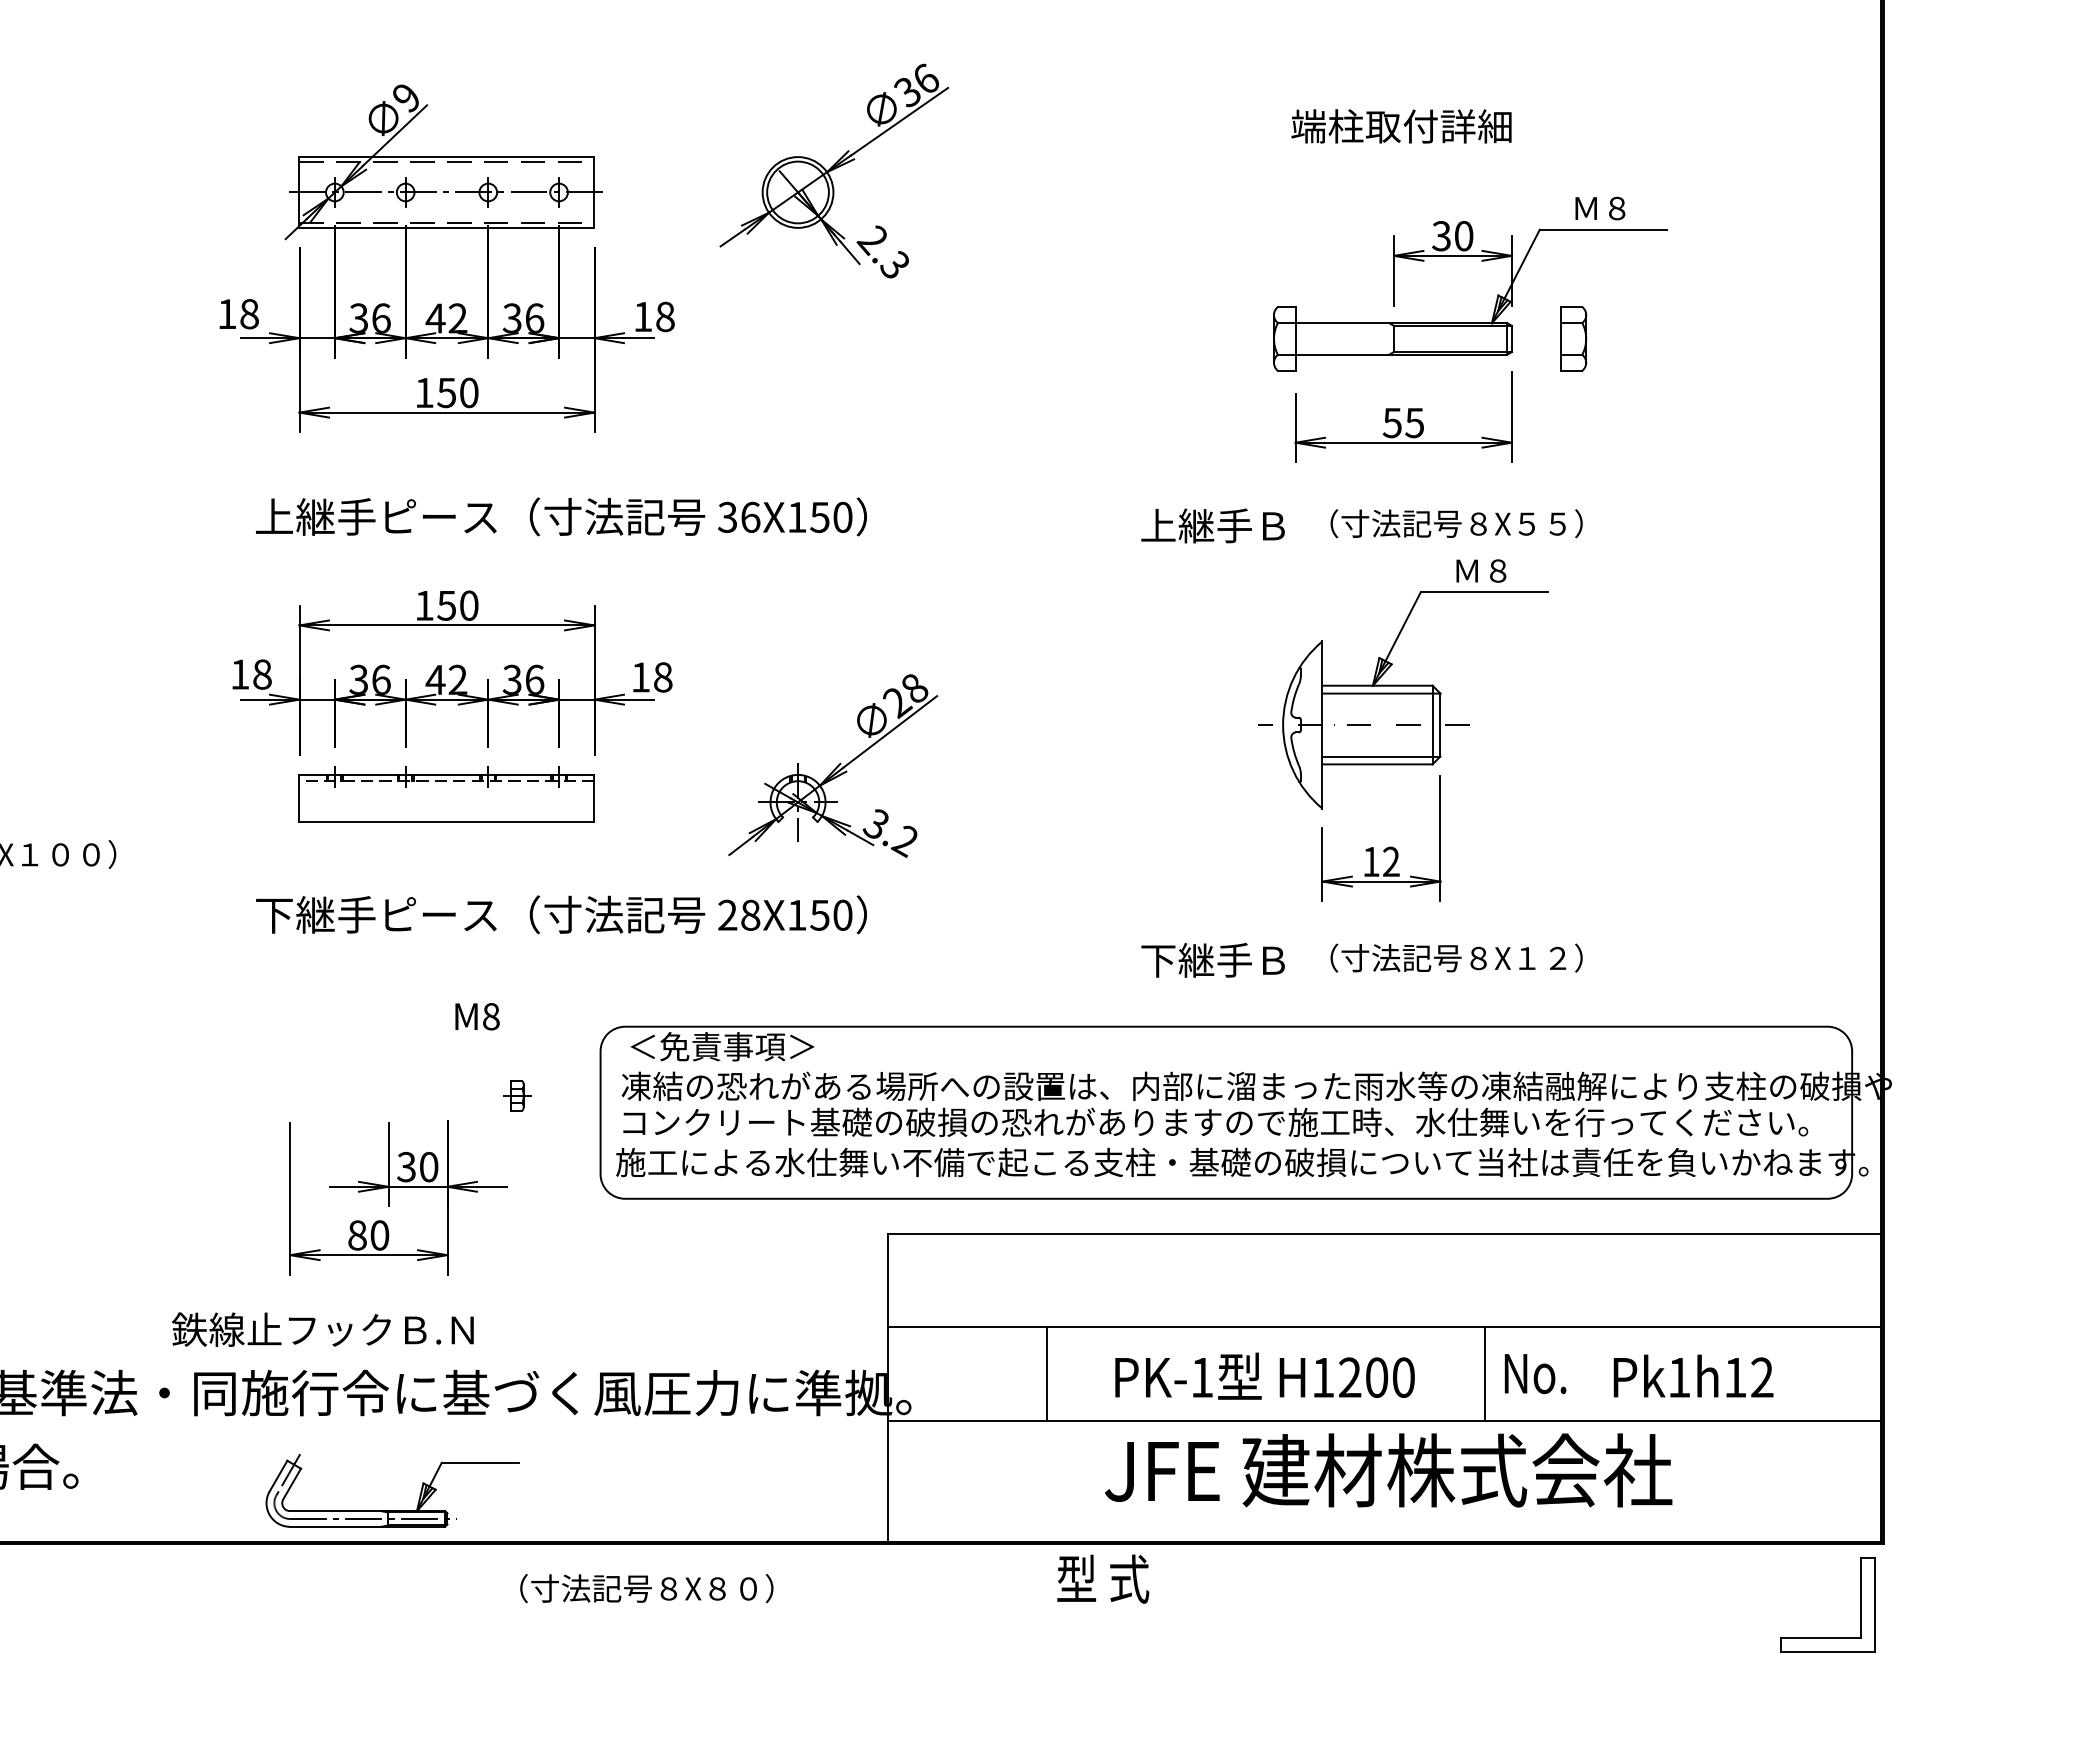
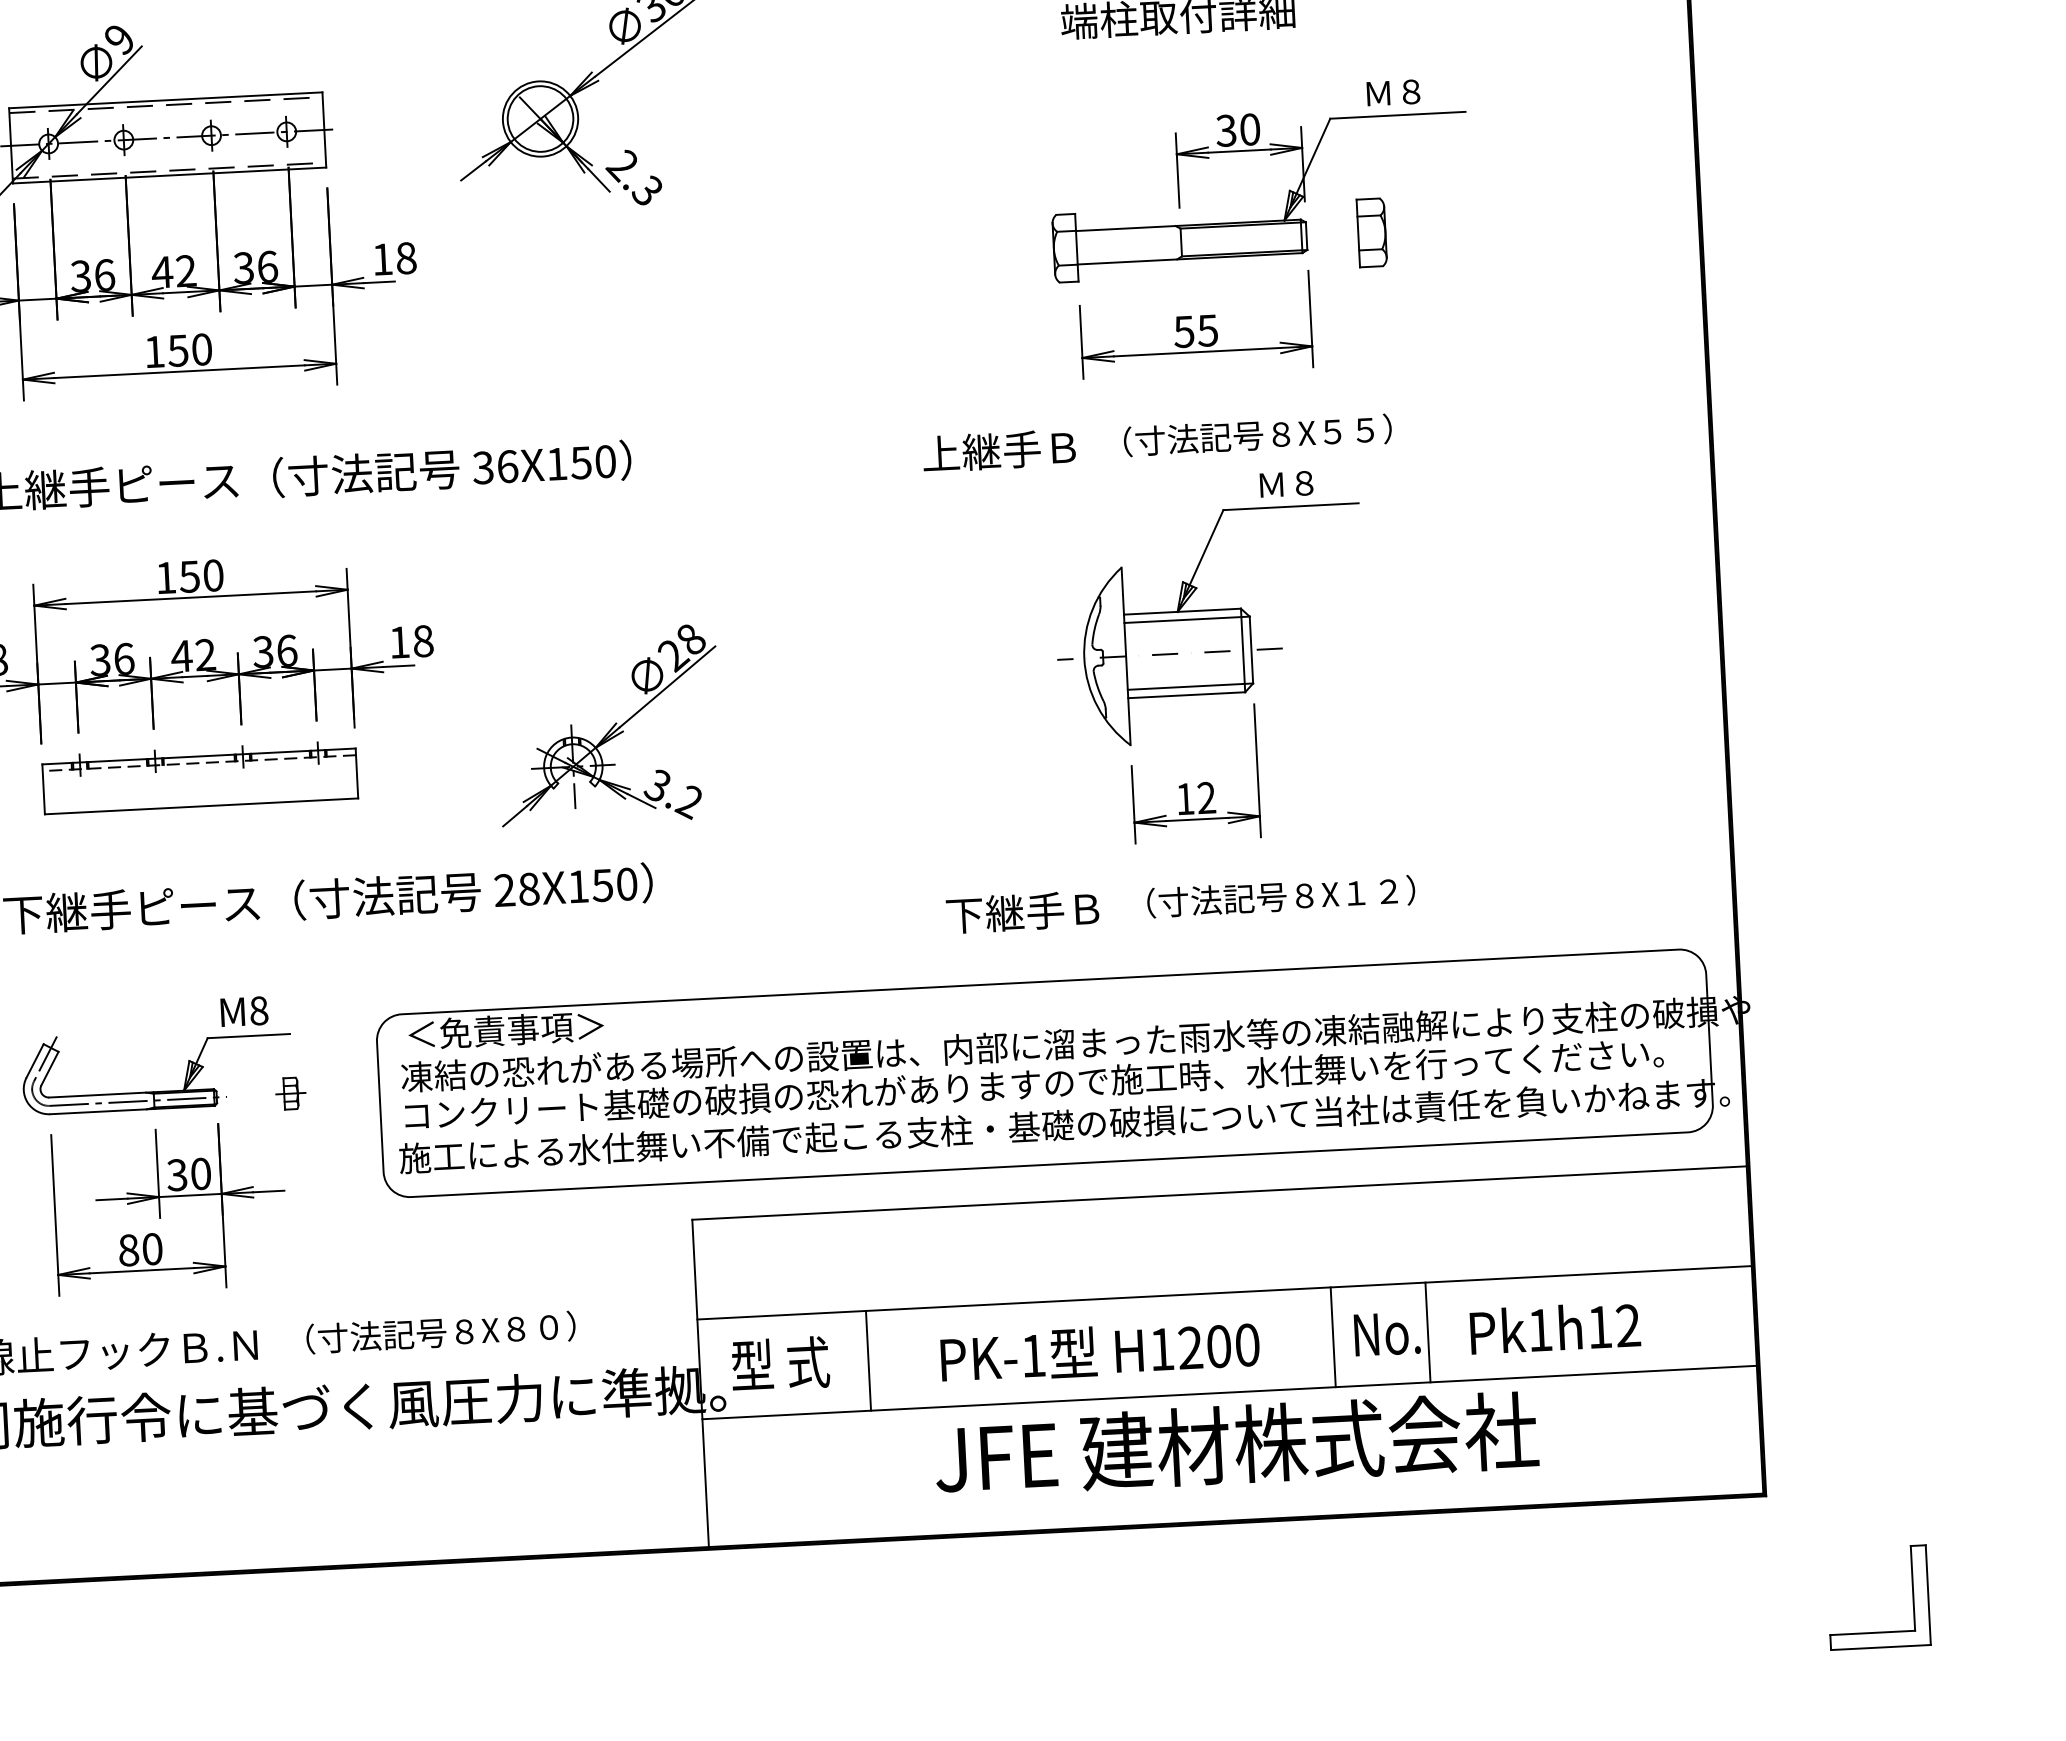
line: (1573, 1374) -> (1427, 1332), added
part: (392, 1510) -> (157, 1091), moved
text: (1103, 1578) -> (780, 1363), moved
text: (646, 1588) -> (440, 1332), moved
part: (1860, 1604) -> (1912, 1595), moved

